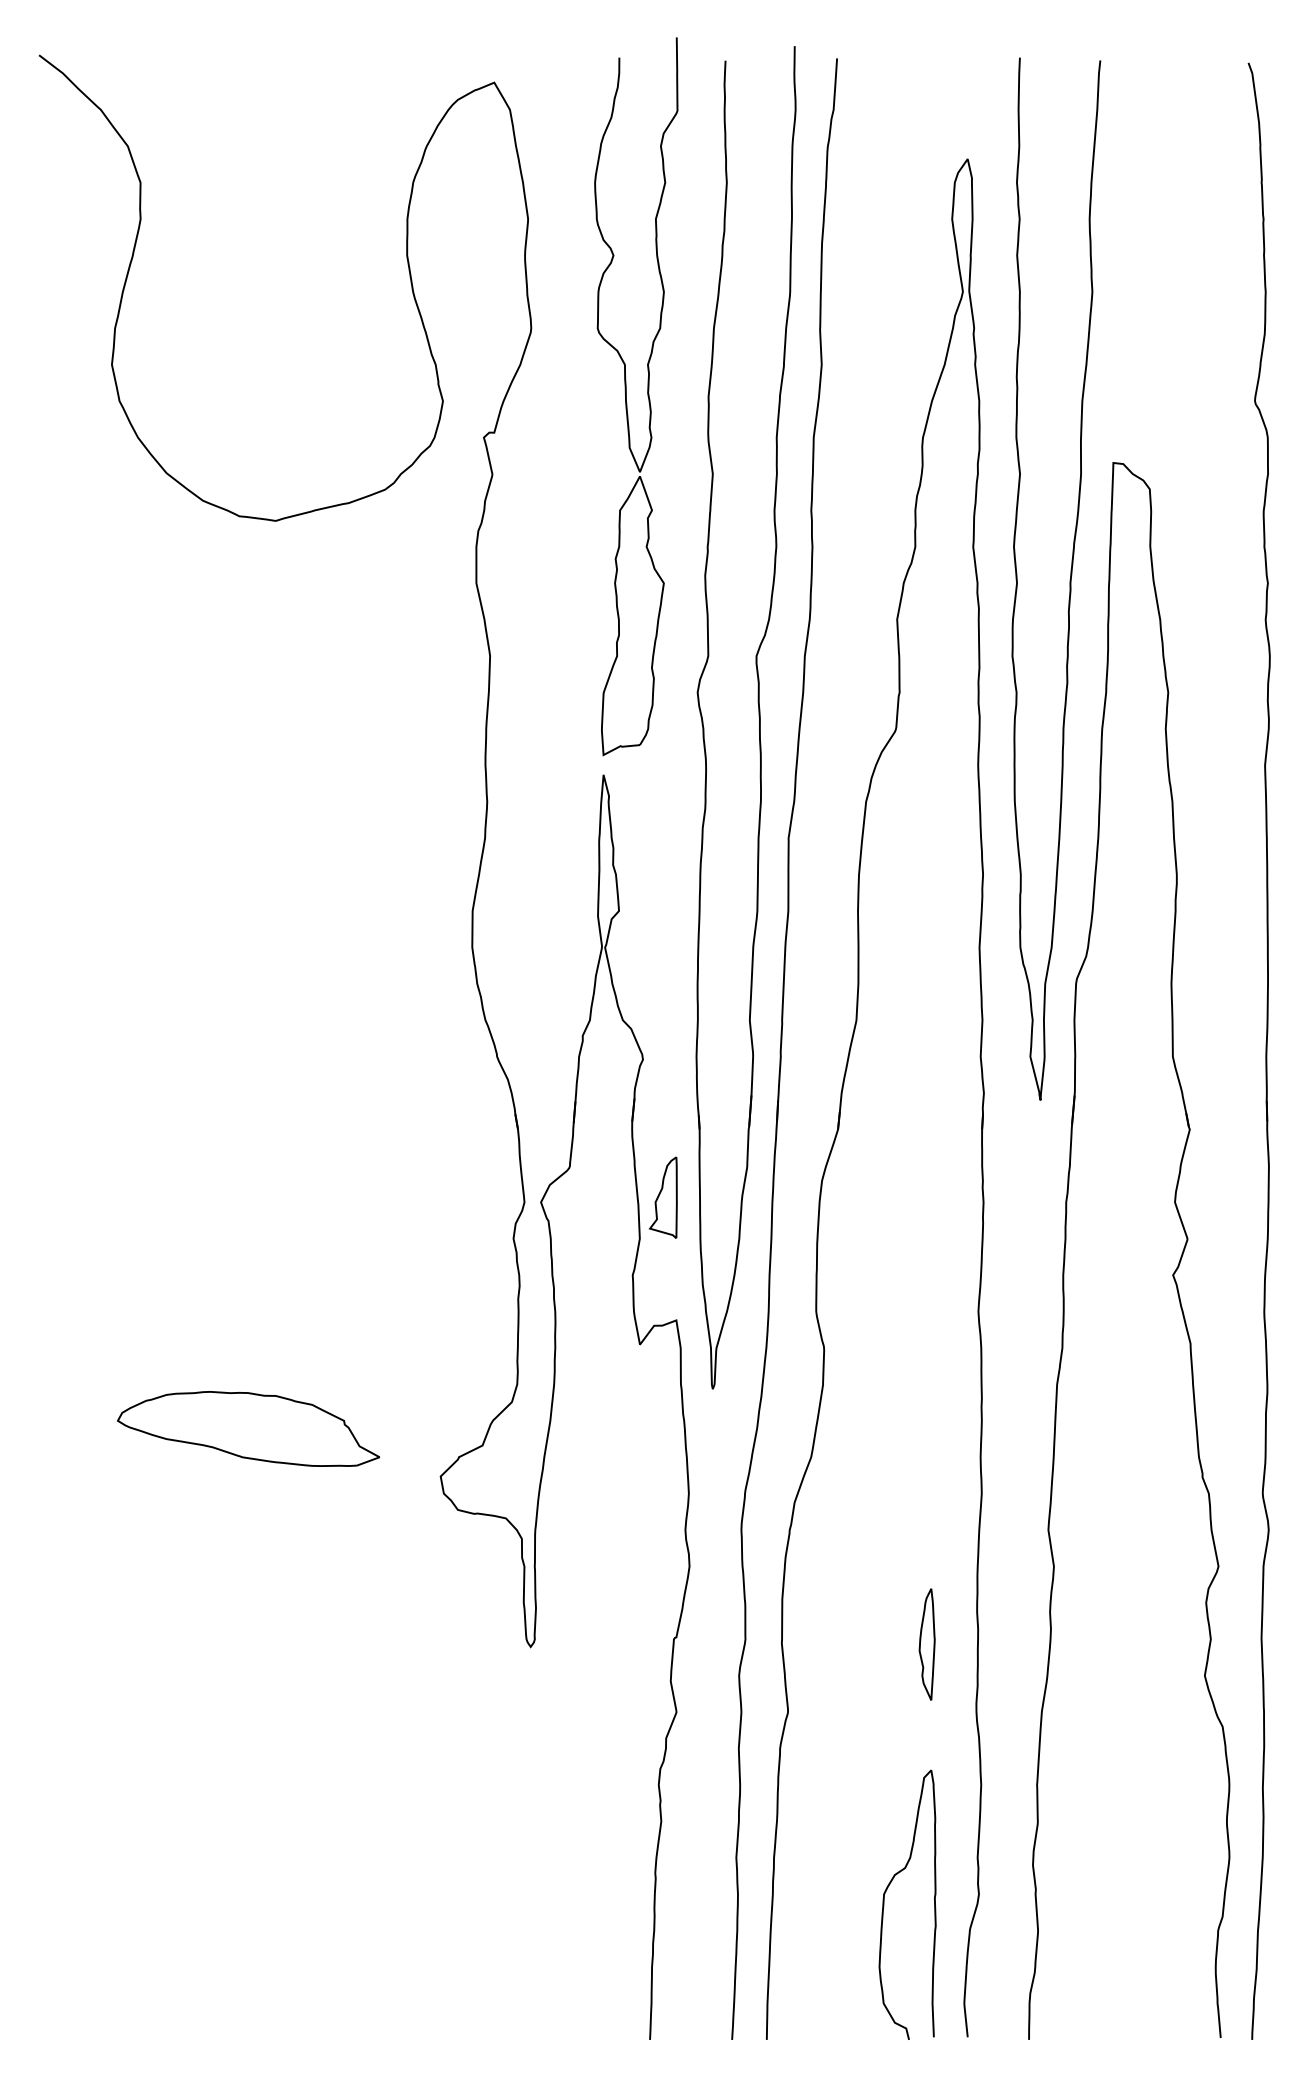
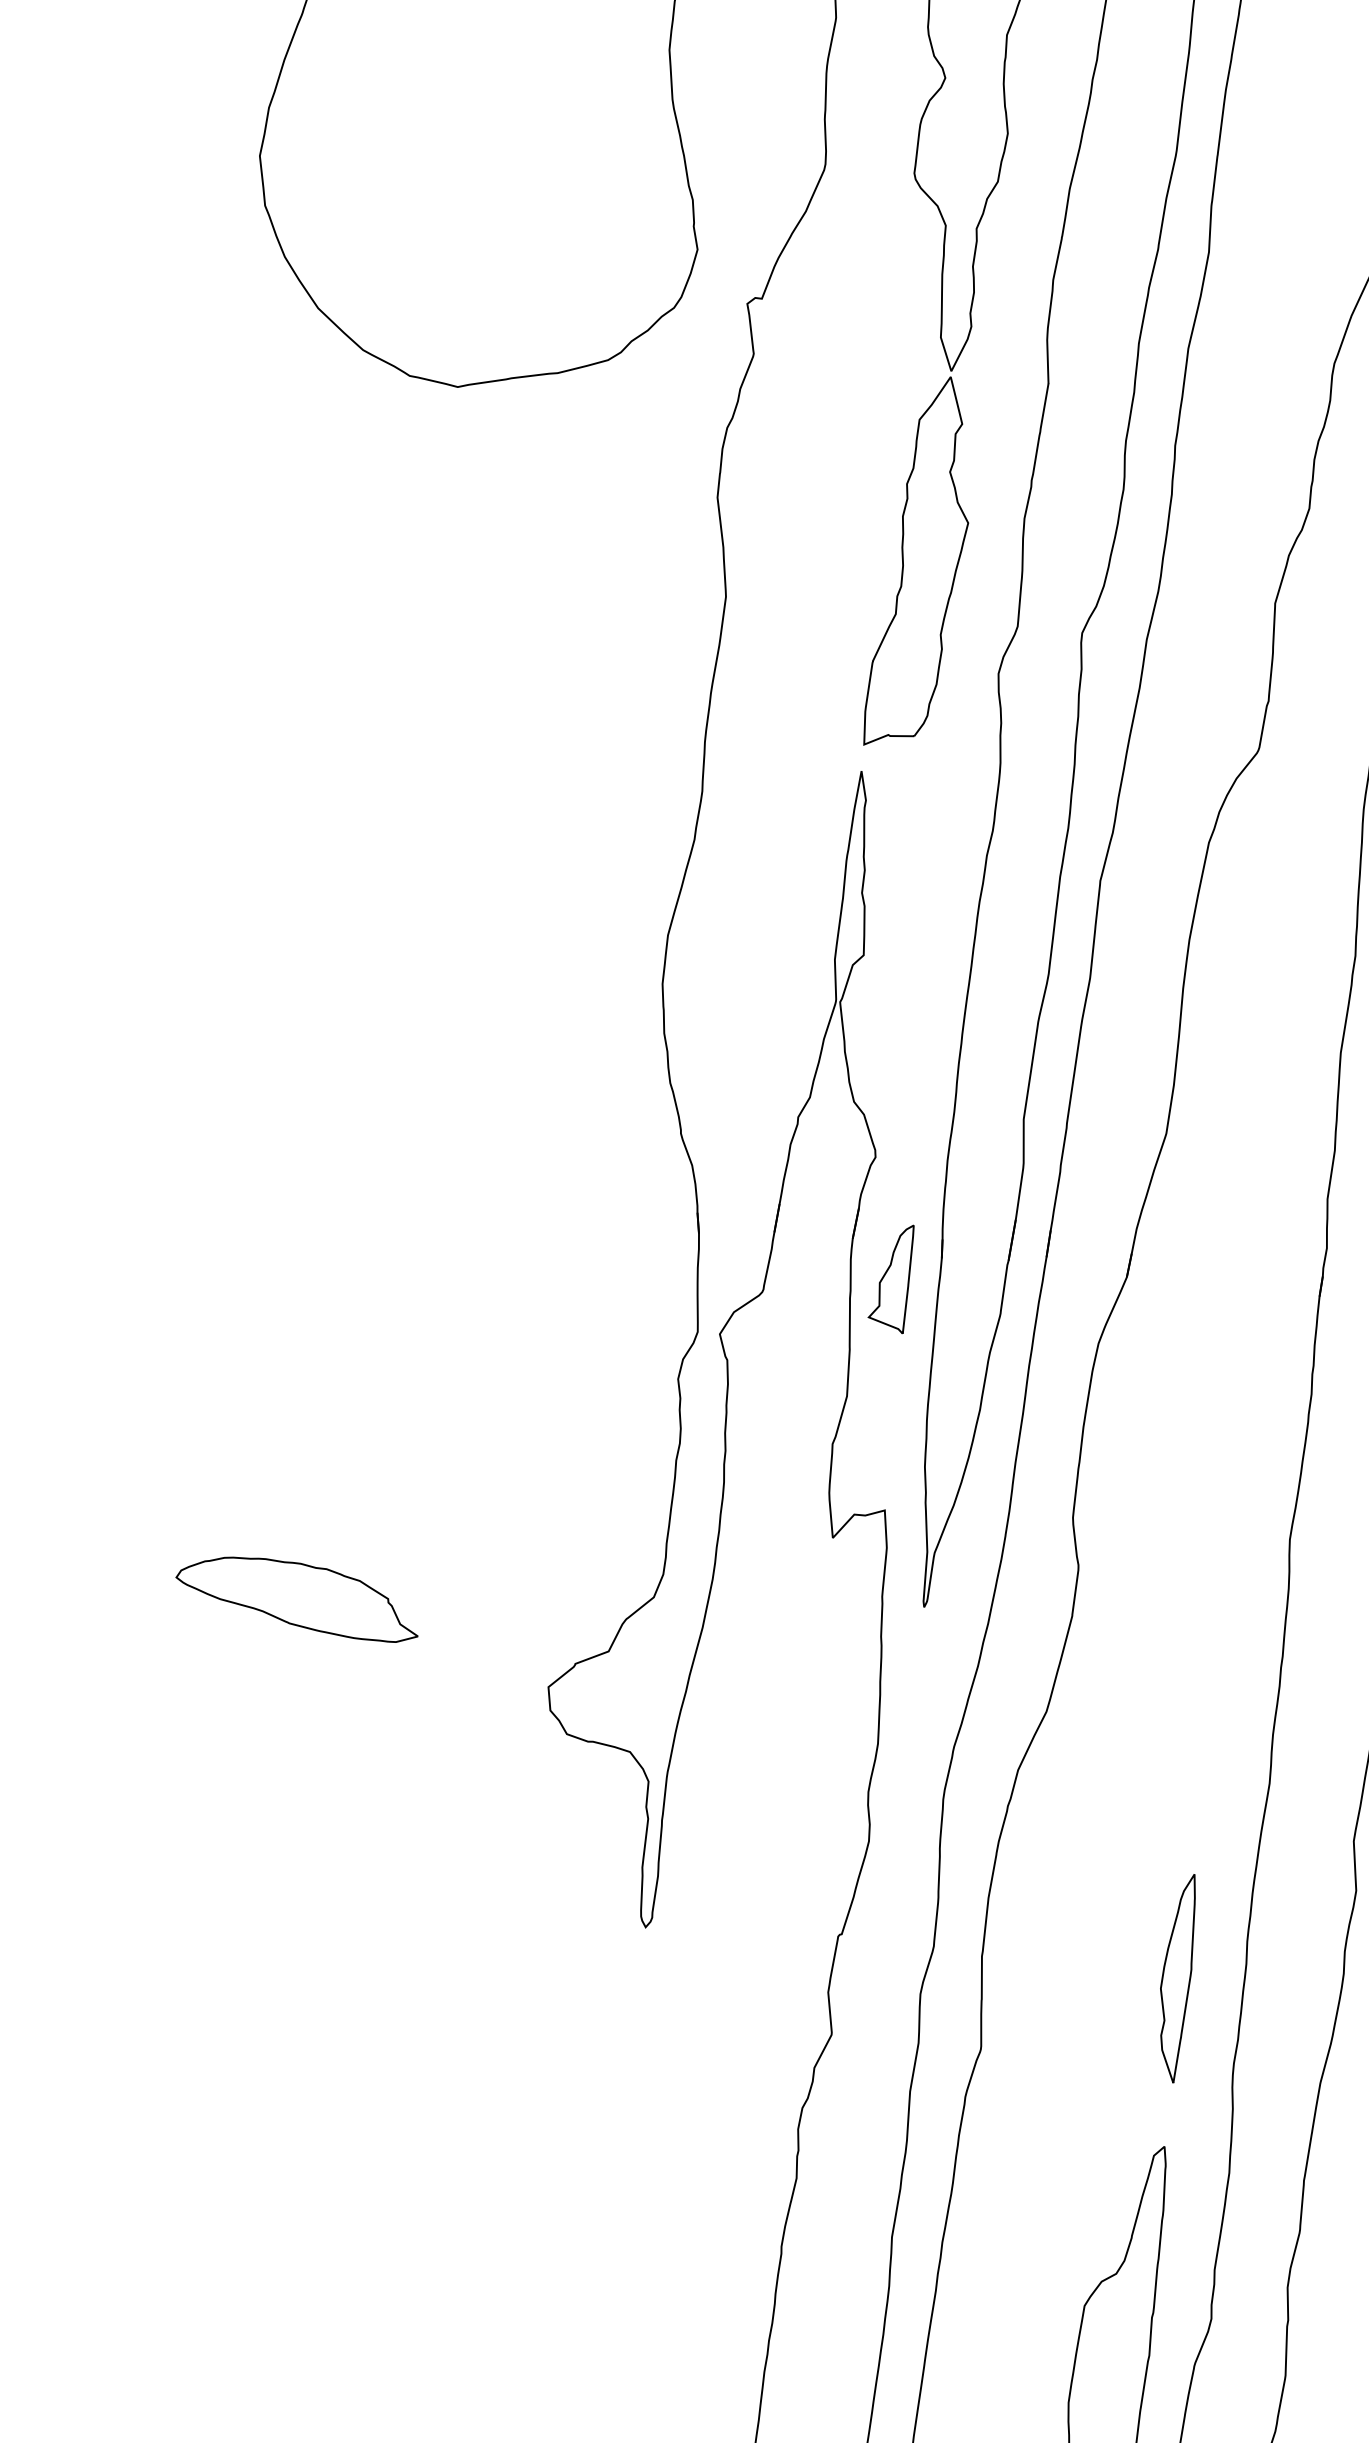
part: (662, 1197) -> (889, 1277), moved
part: (248, 1428) -> (297, 1596), size x0.7
part: (926, 1644) -> (1175, 1977), size x1.4

